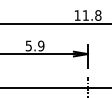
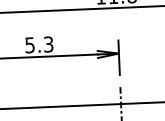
text: (41, 45) -> (48, 43), 5.9 -> 5.3

